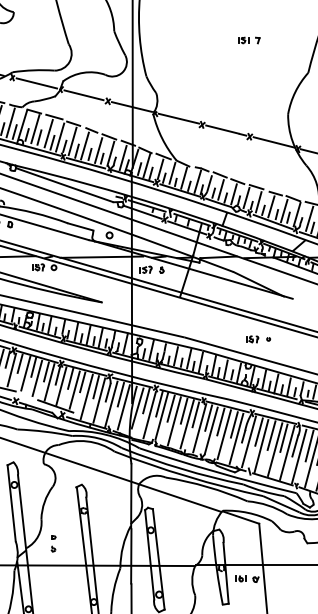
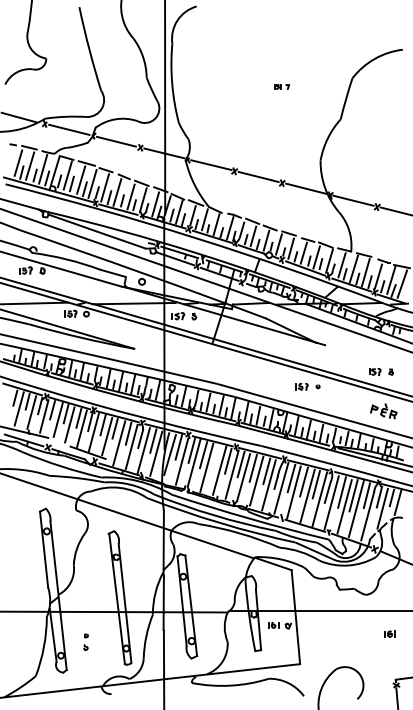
part: (249, 40) -> (281, 86), size x0.7
part: (258, 339) -> (307, 386), moved
line: (184, 411) -> (216, 457), removed
part: (53, 543) -> (85, 641), moved

